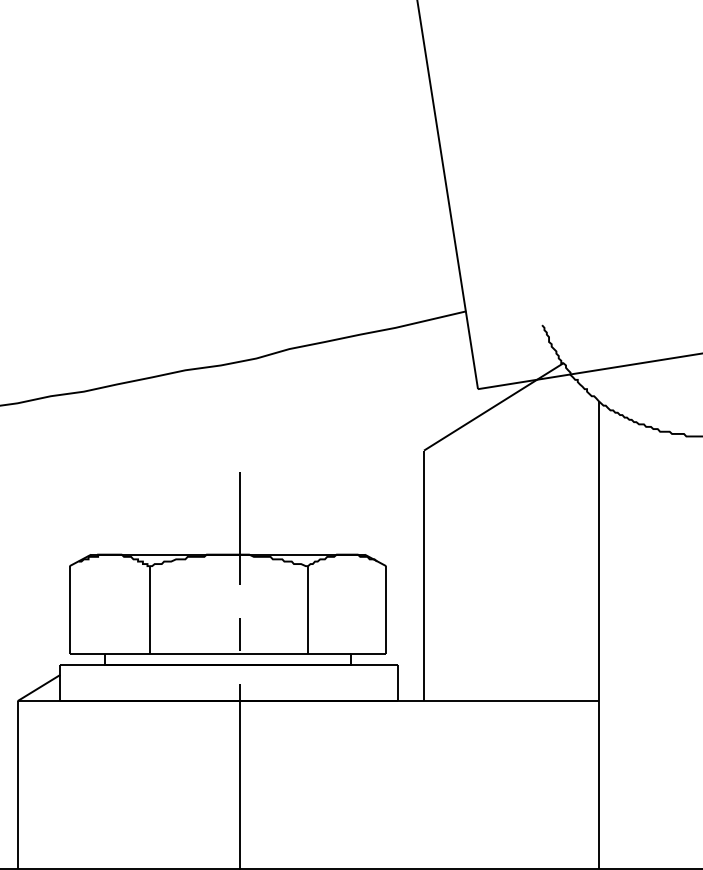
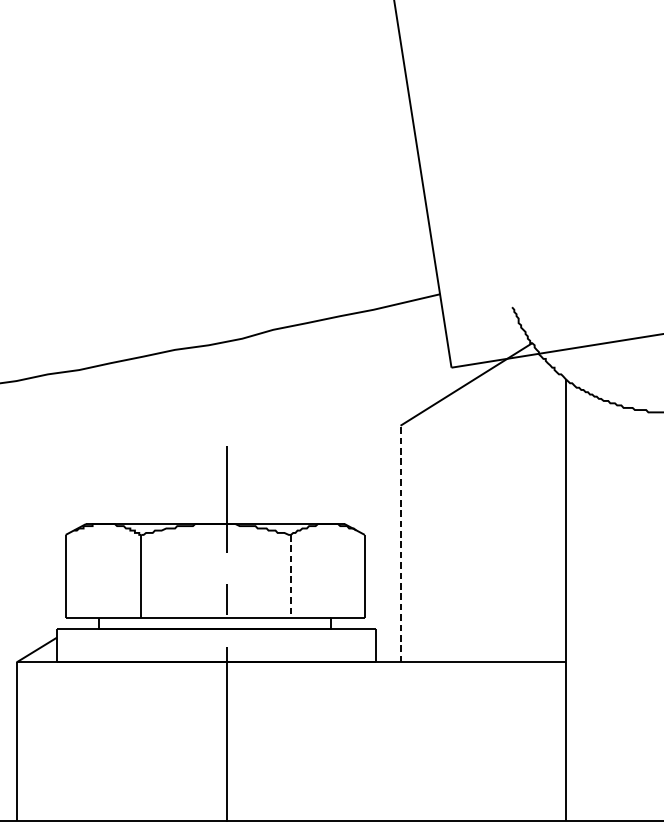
line: (424, 575) -> (400, 543), solid -> dashed
line: (308, 609) -> (291, 575), solid -> dashed

